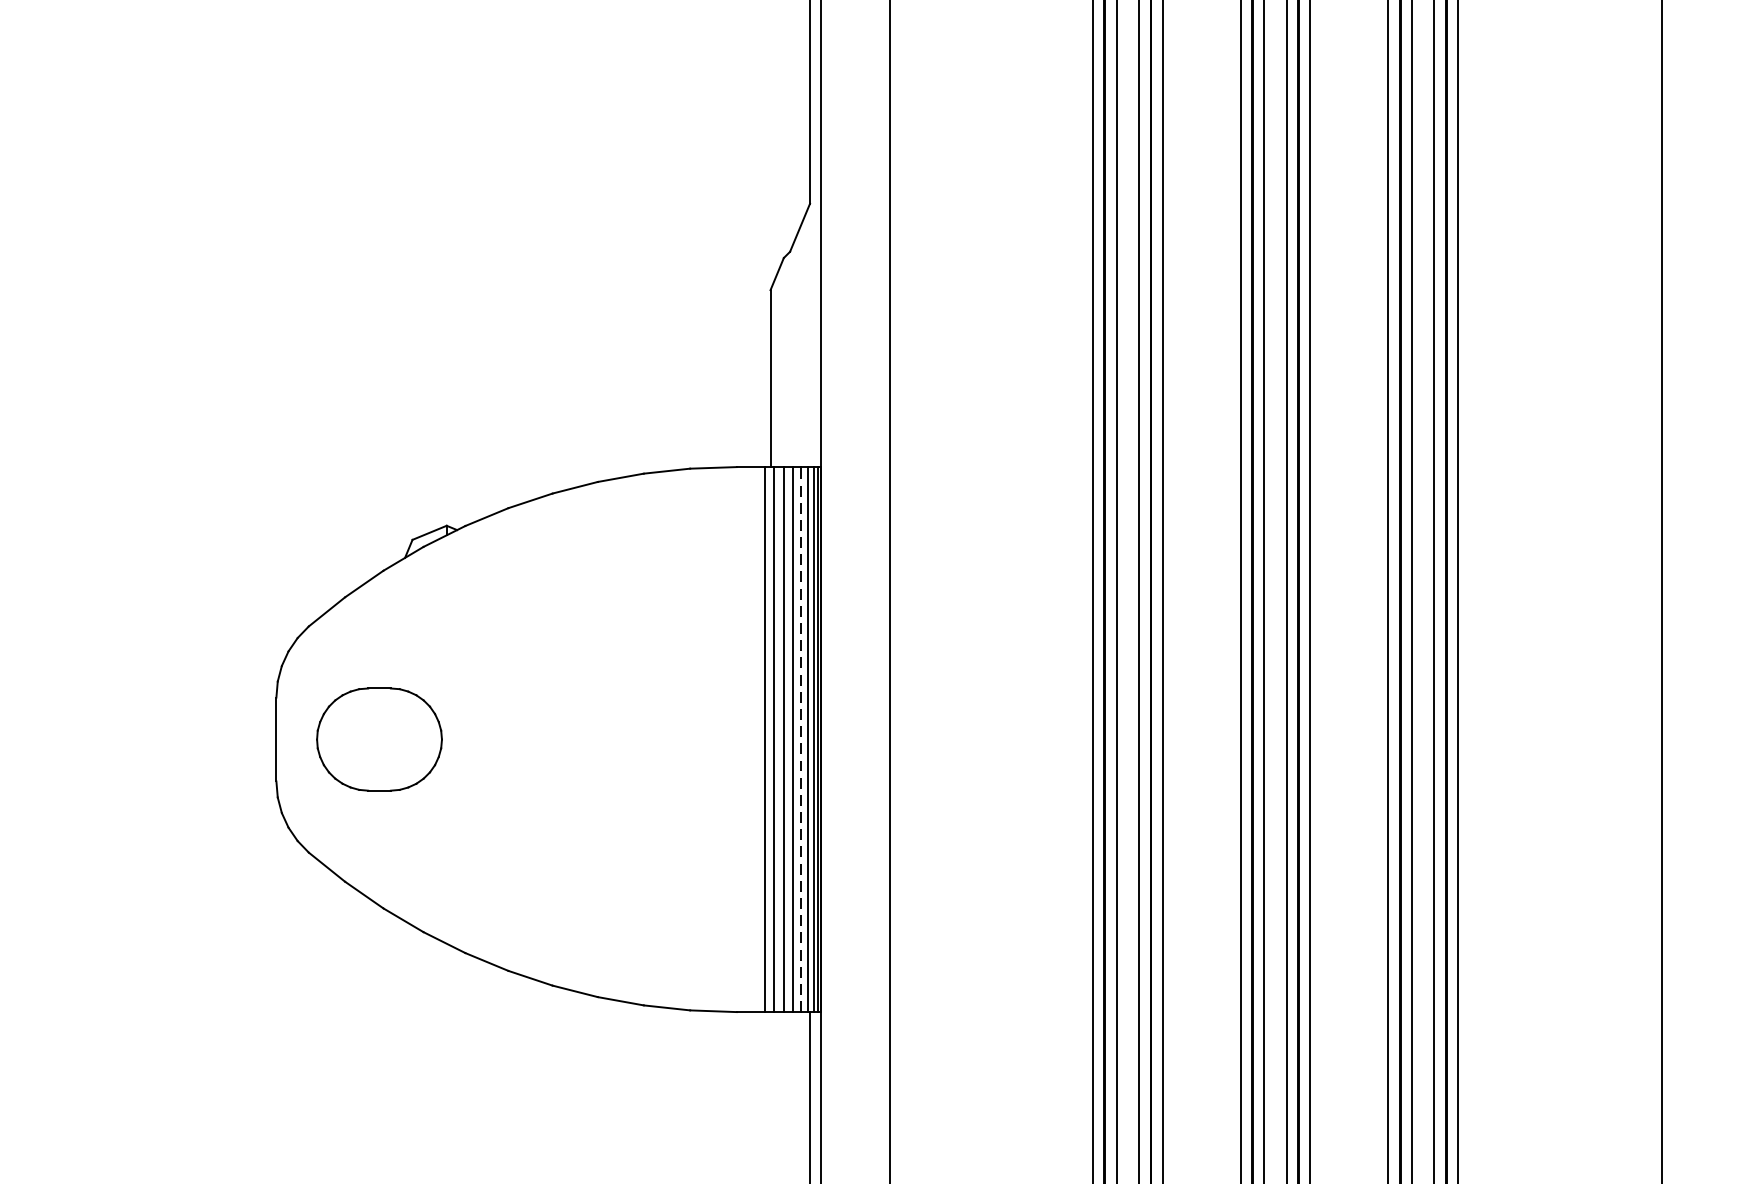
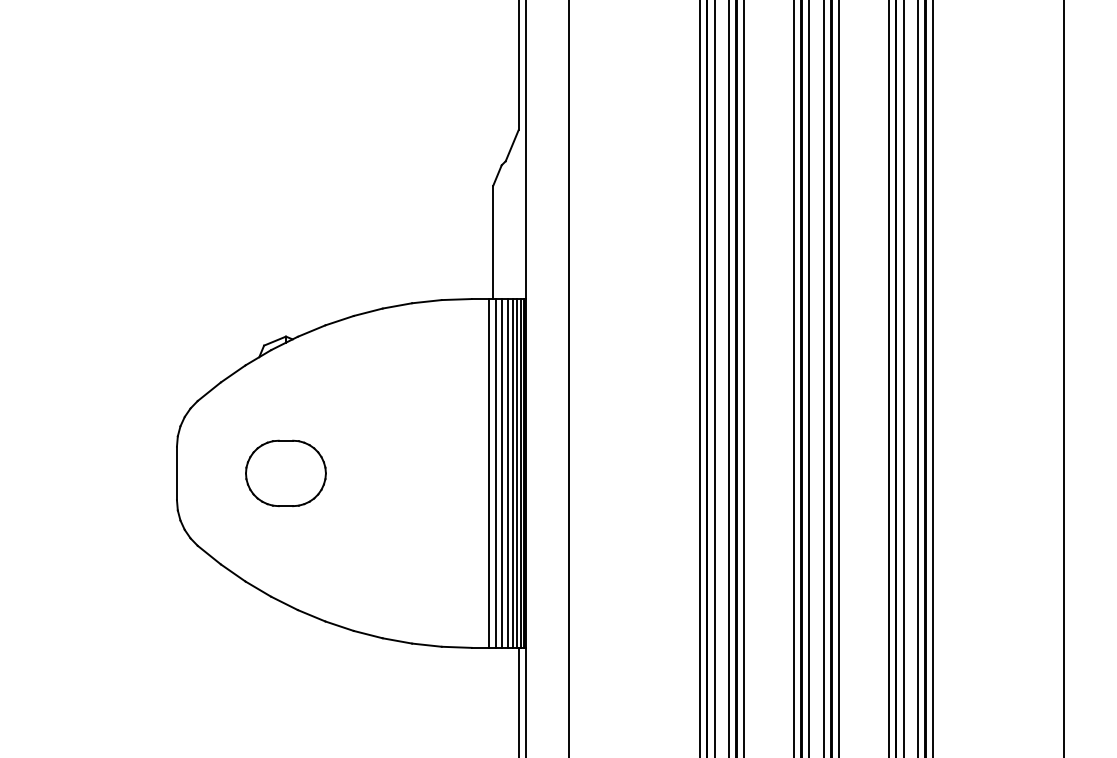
part: (378, 738) -> (285, 472), moved
line: (800, 738) -> (512, 472), dashed -> solid

